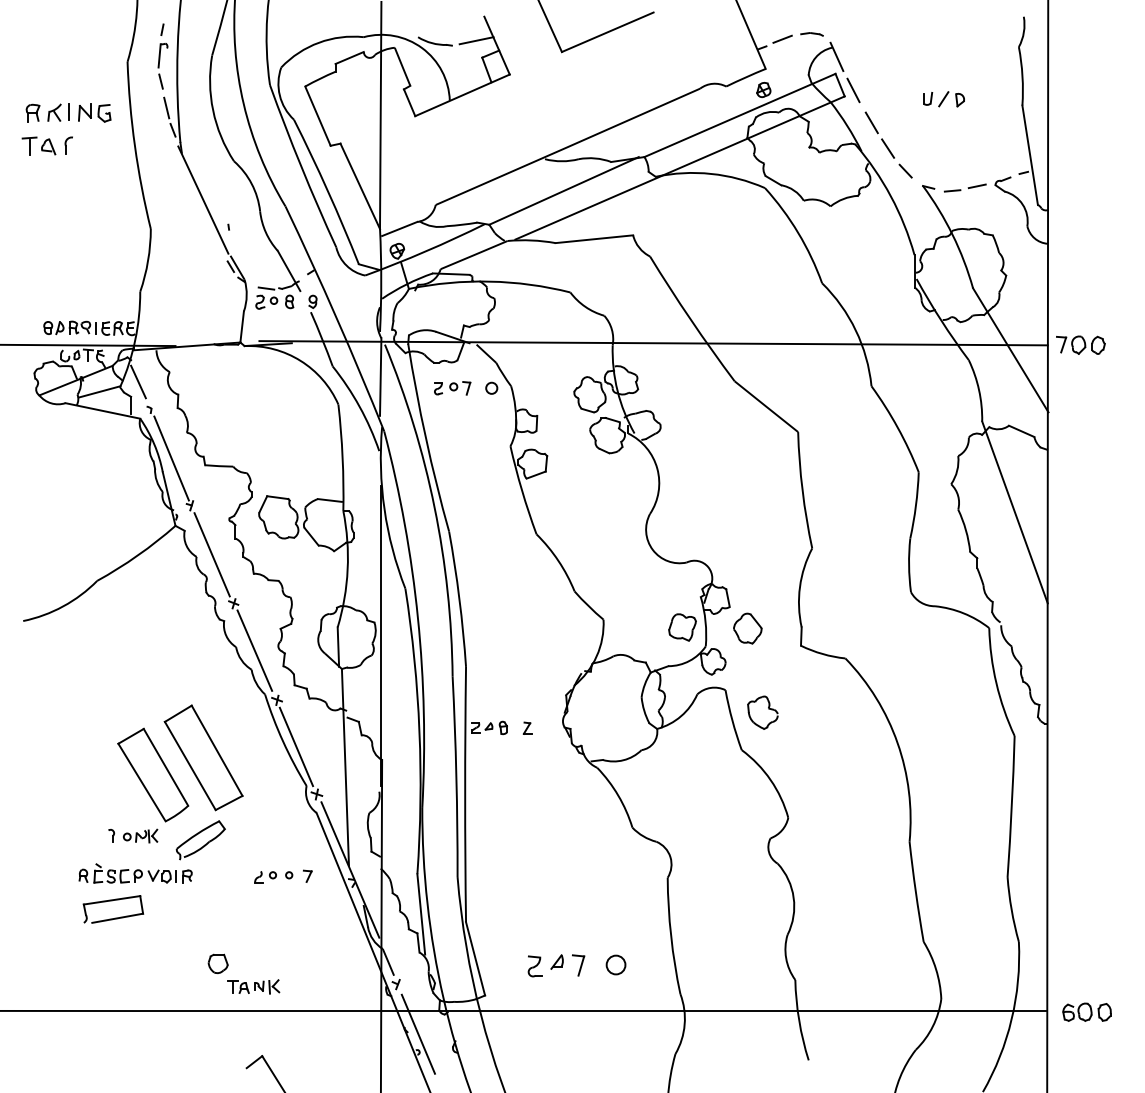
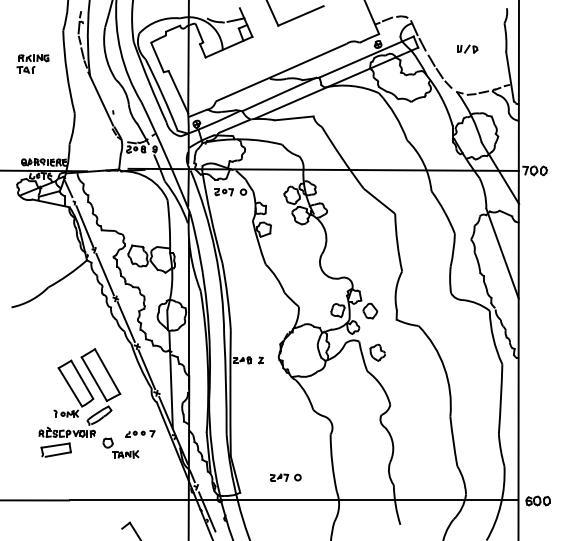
part: (65, 128) -> (32, 63), size x0.71
part: (576, 964) -> (285, 477), size x0.62
part: (243, 972) -> (120, 447), moved

